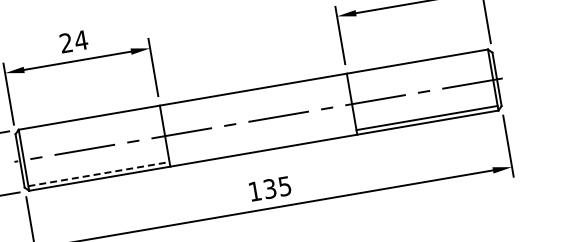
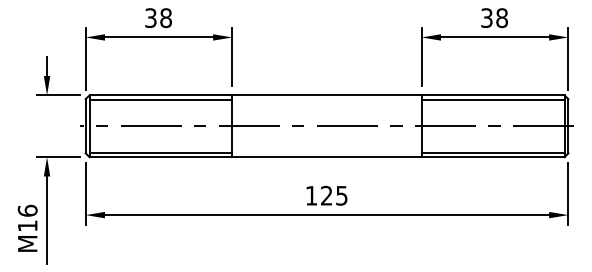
text: (73, 42) -> (158, 18), 24 -> 38
line: (417, 66) -> (492, 100), added
line: (89, 122) -> (160, 100), added
line: (99, 174) -> (161, 152), dashed -> solid
text: (269, 188) -> (326, 195), 135 -> 125

